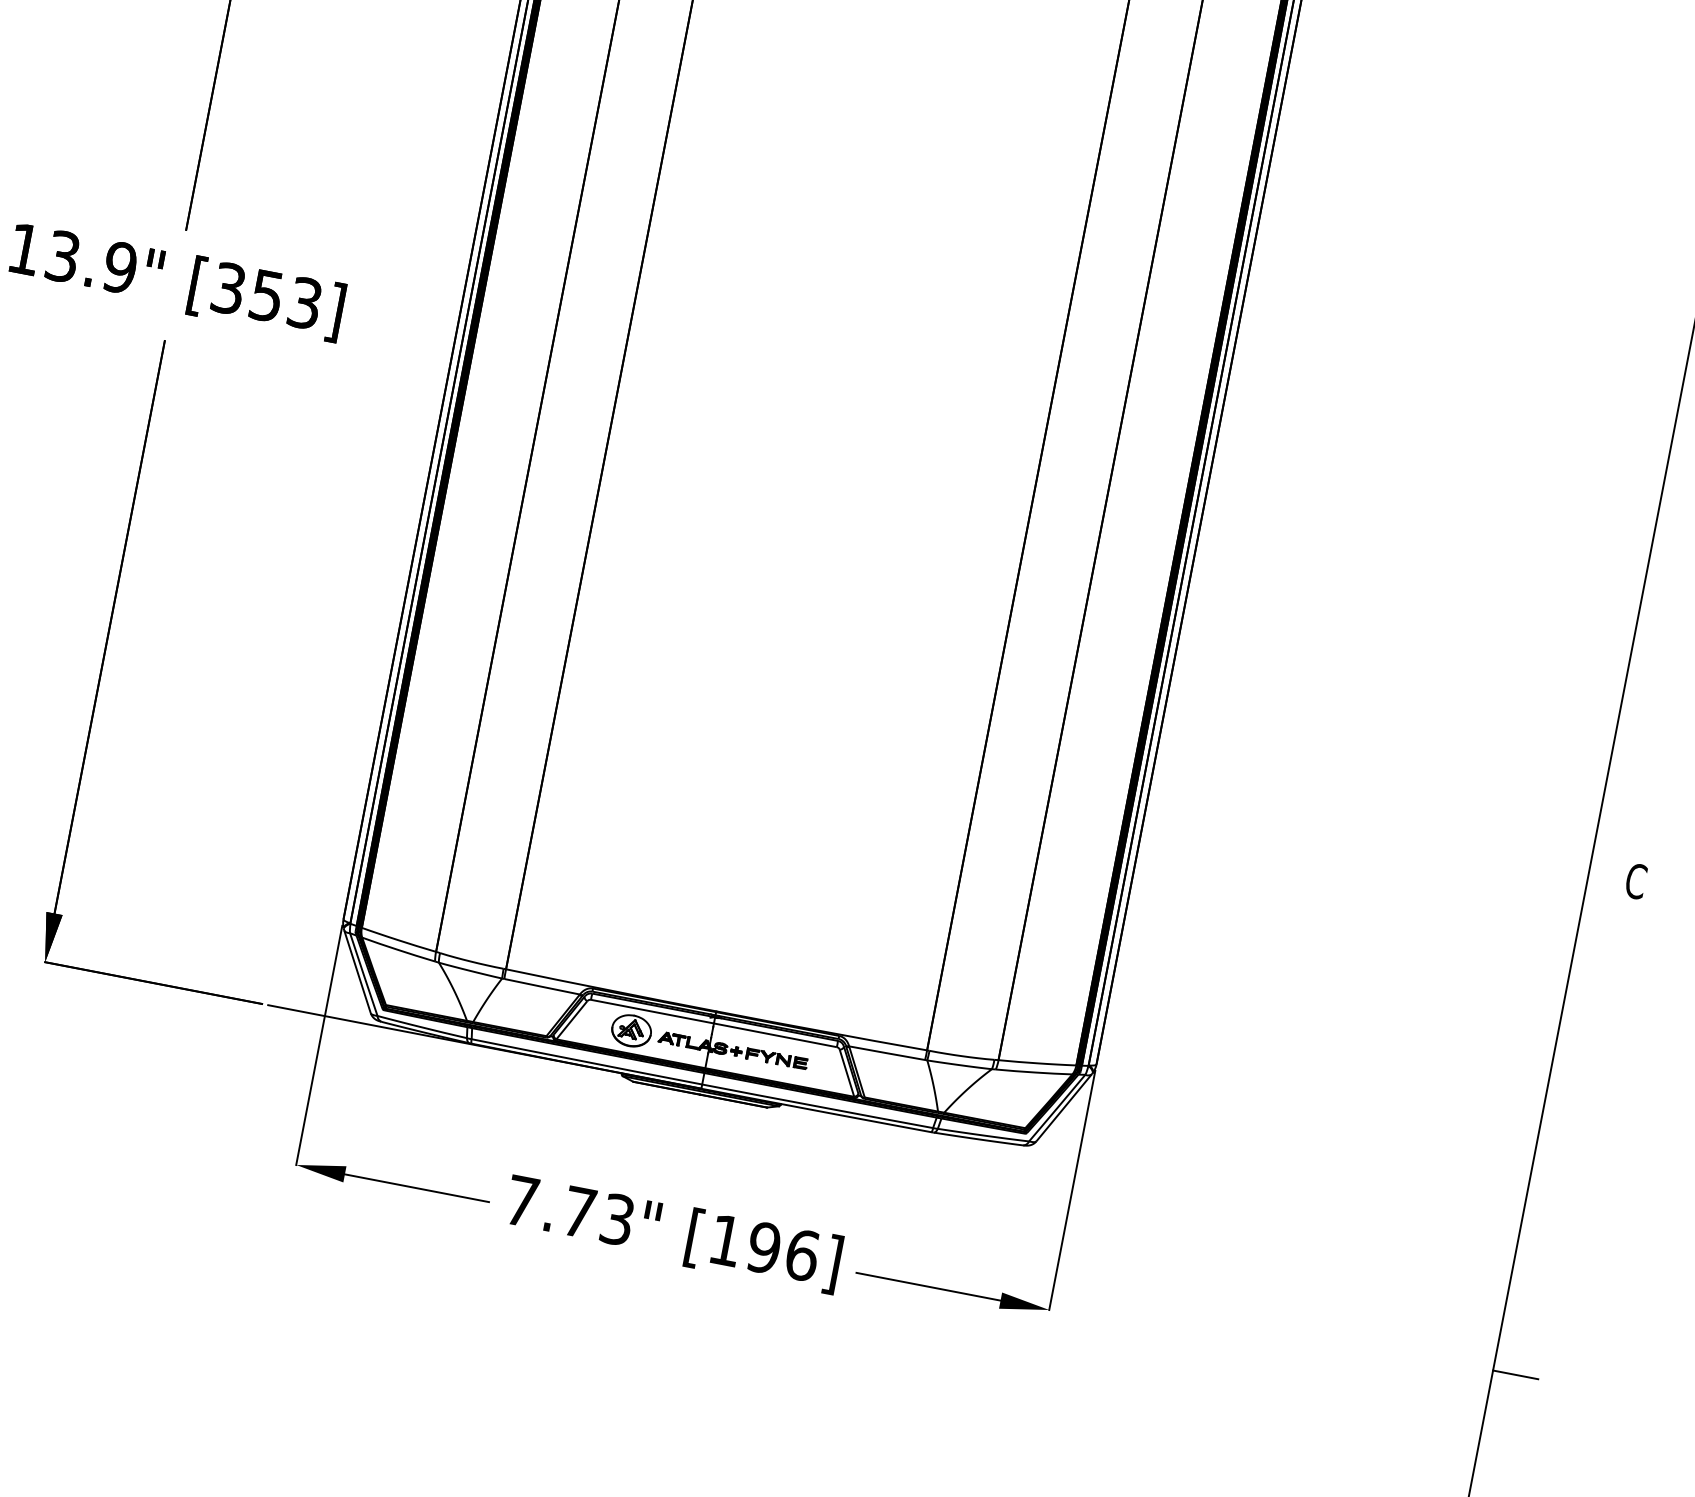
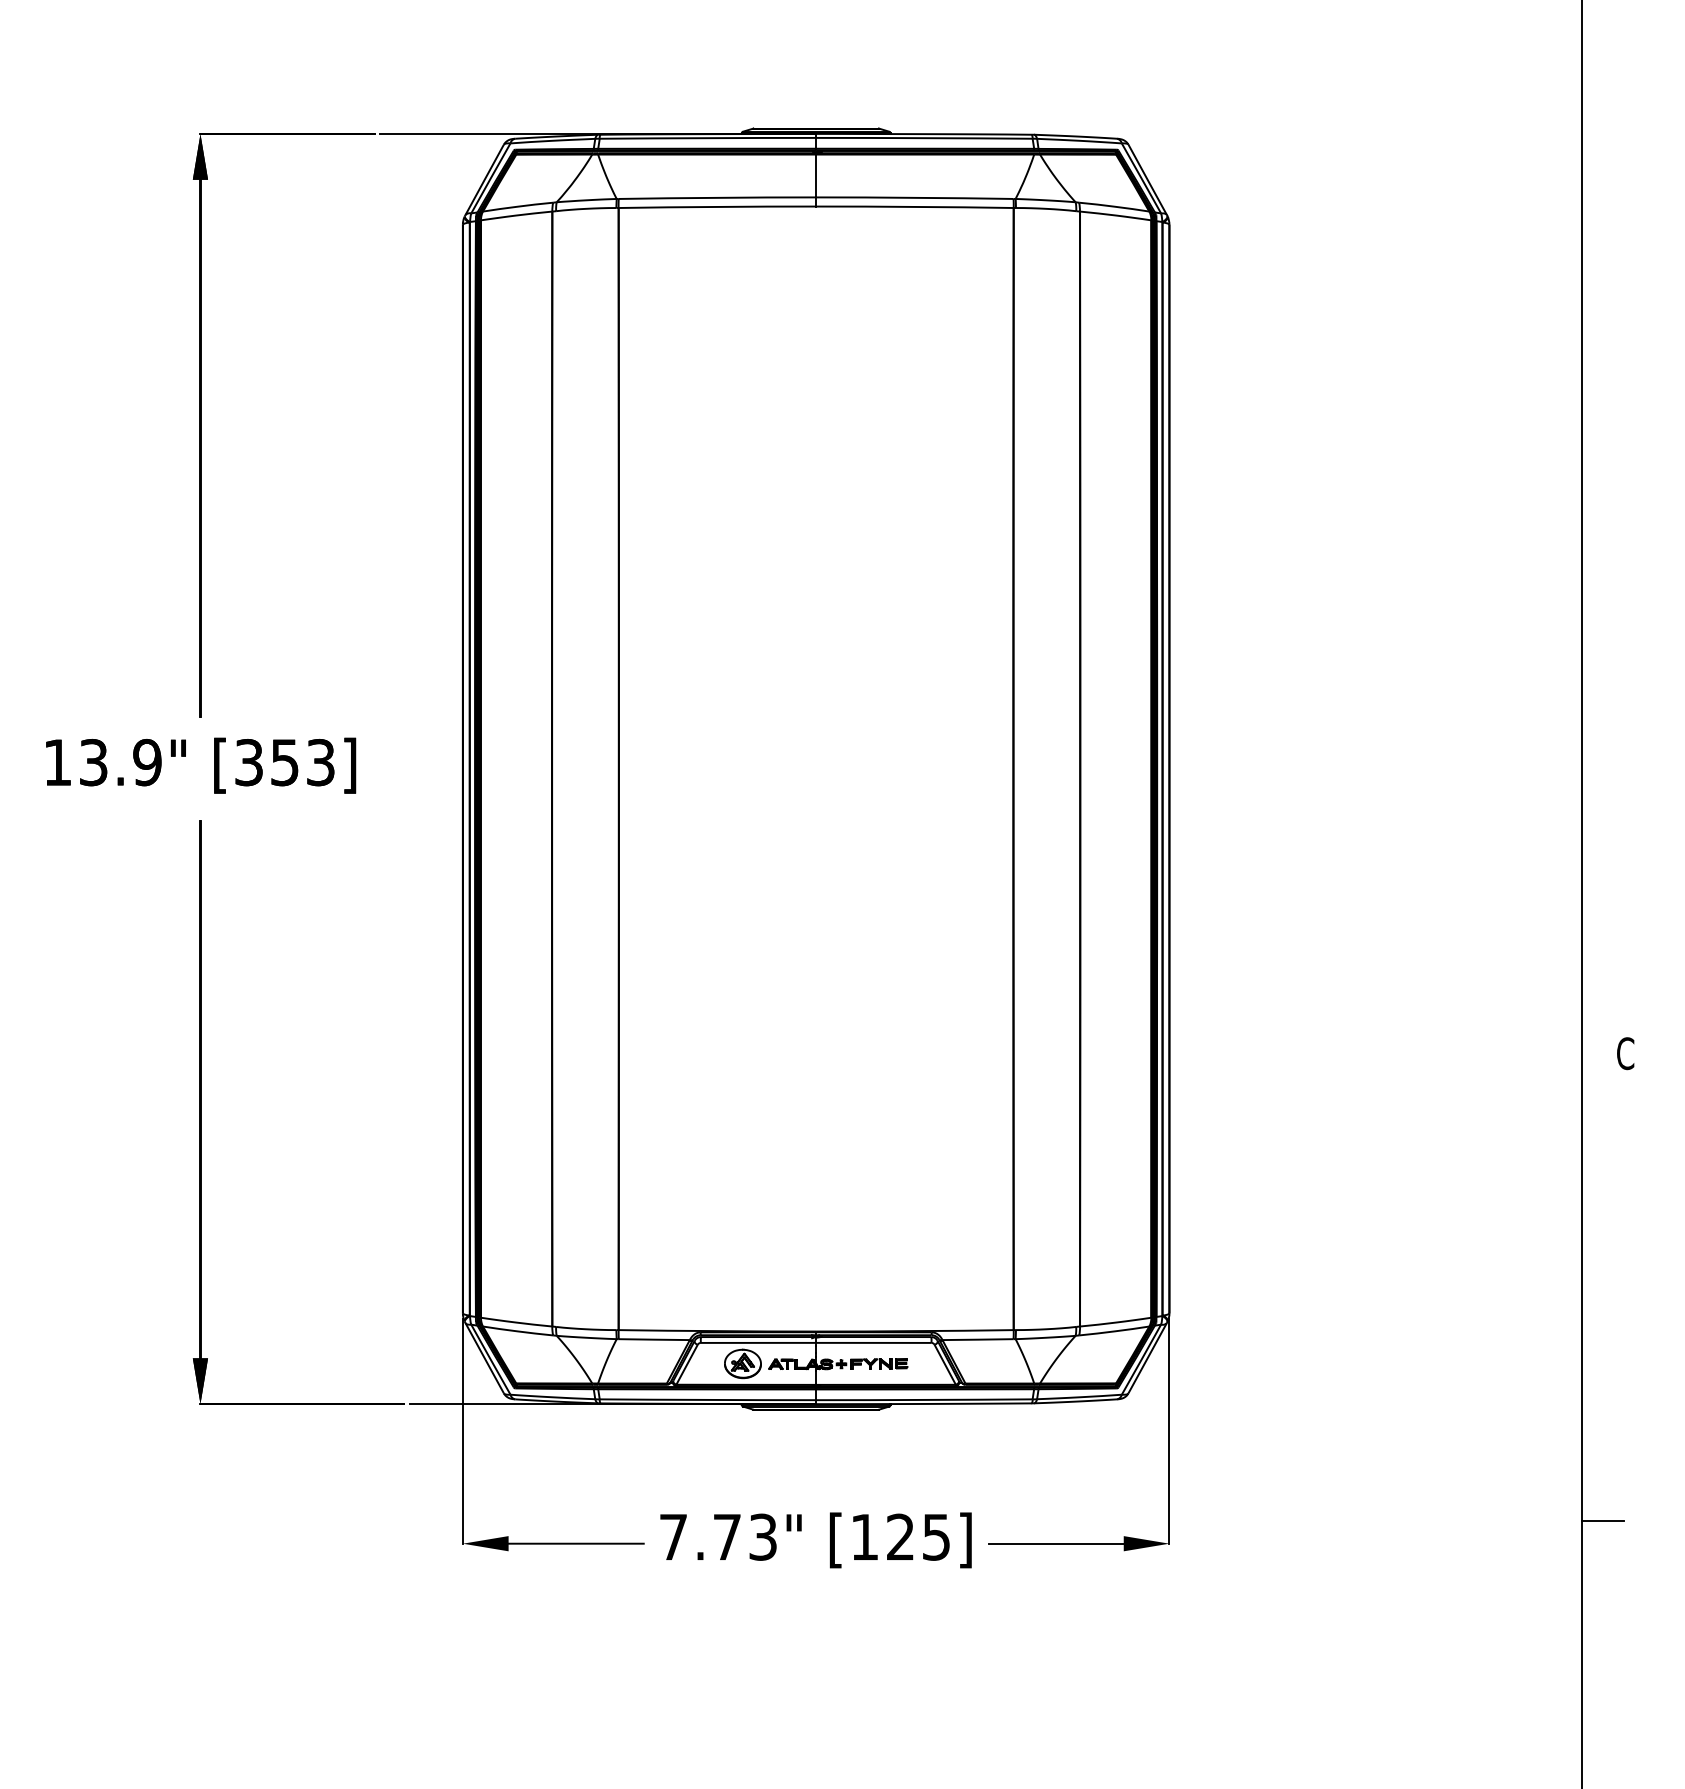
text: (783, 1250) -> (918, 1536), [196] -> [125]

